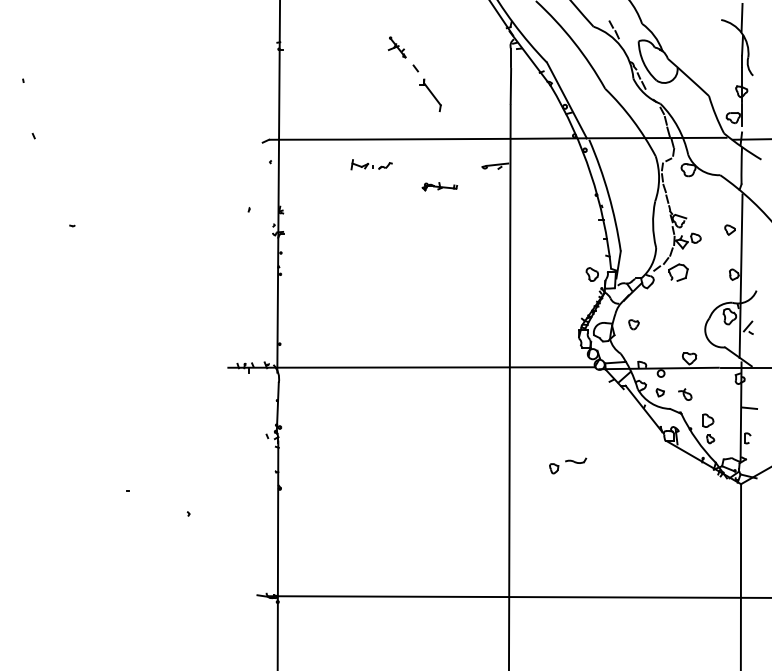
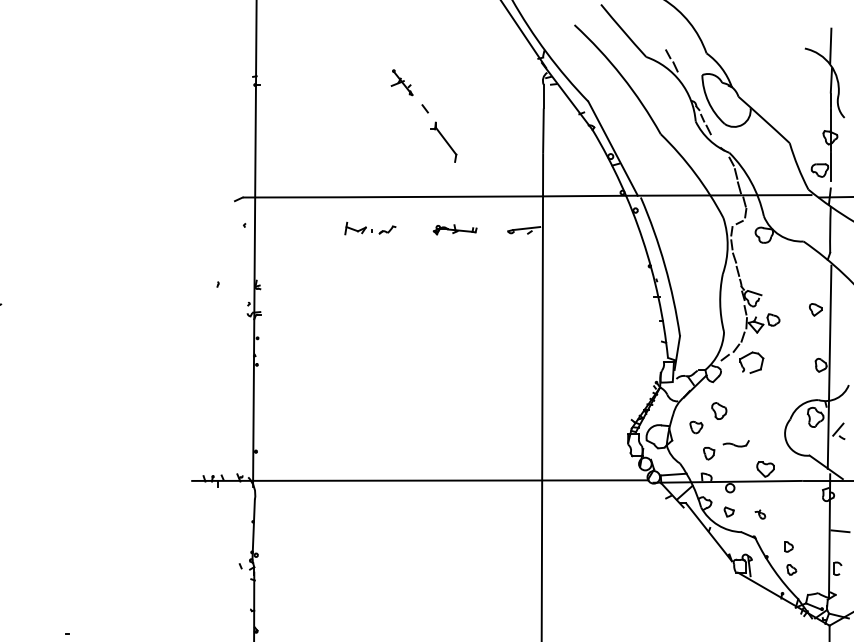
part: (439, 186) -> (454, 229), moved
part: (591, 274) -> (718, 411), moved
part: (685, 394) -> (760, 514), size x0.62
part: (708, 420) -> (789, 546), size x0.62
part: (568, 465) -> (726, 449), moved

